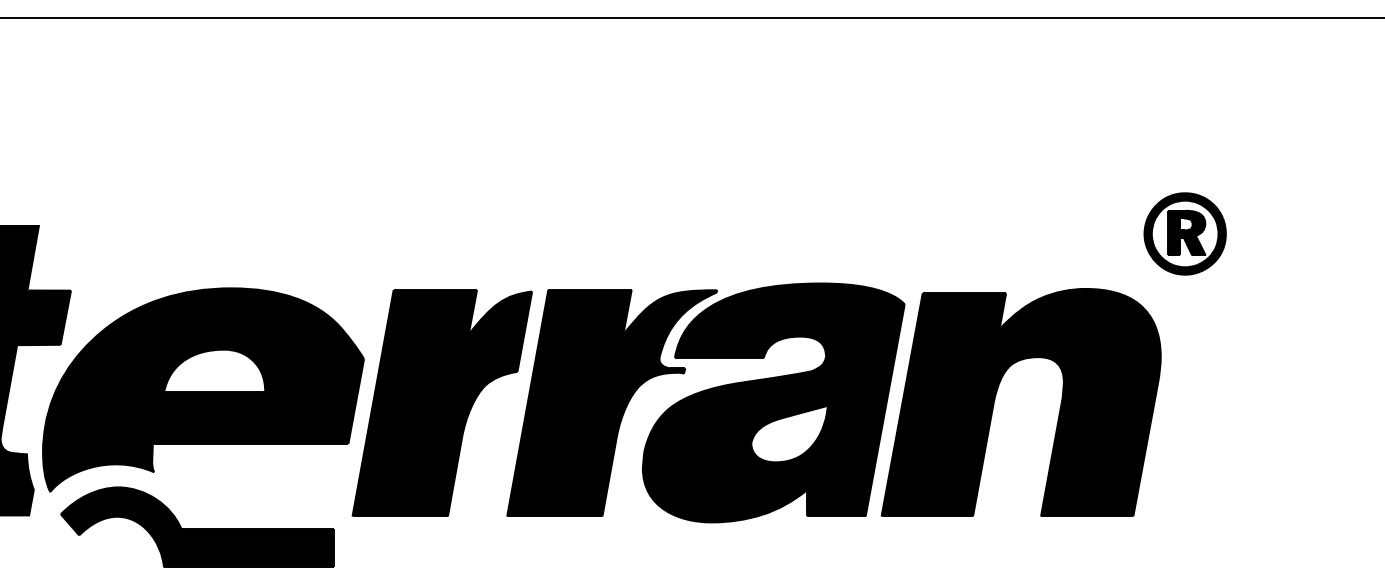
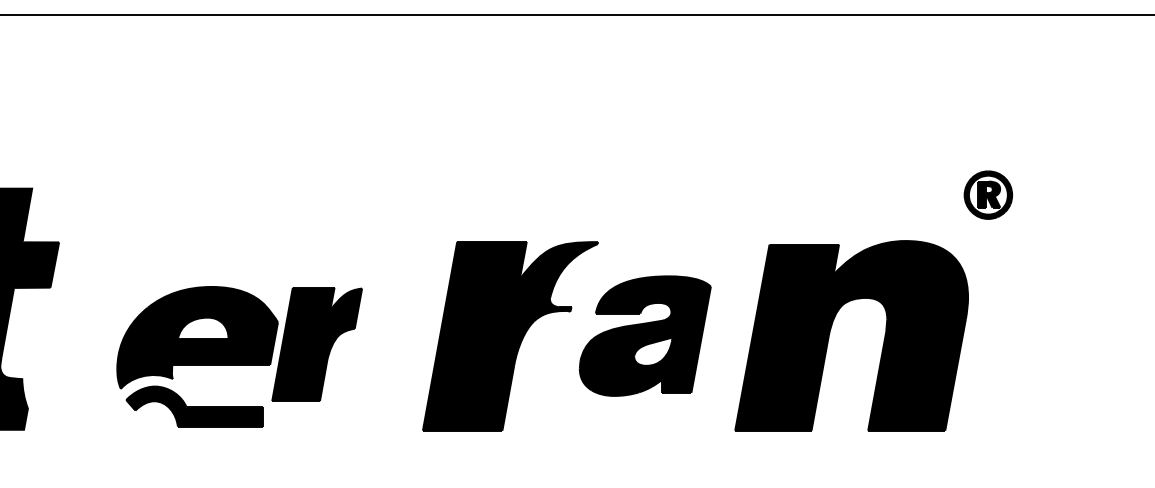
part: (1184, 233) -> (987, 194), size x0.7
part: (773, 402) -> (645, 335), size x0.6
part: (287, 427) -> (239, 356), size x0.6

